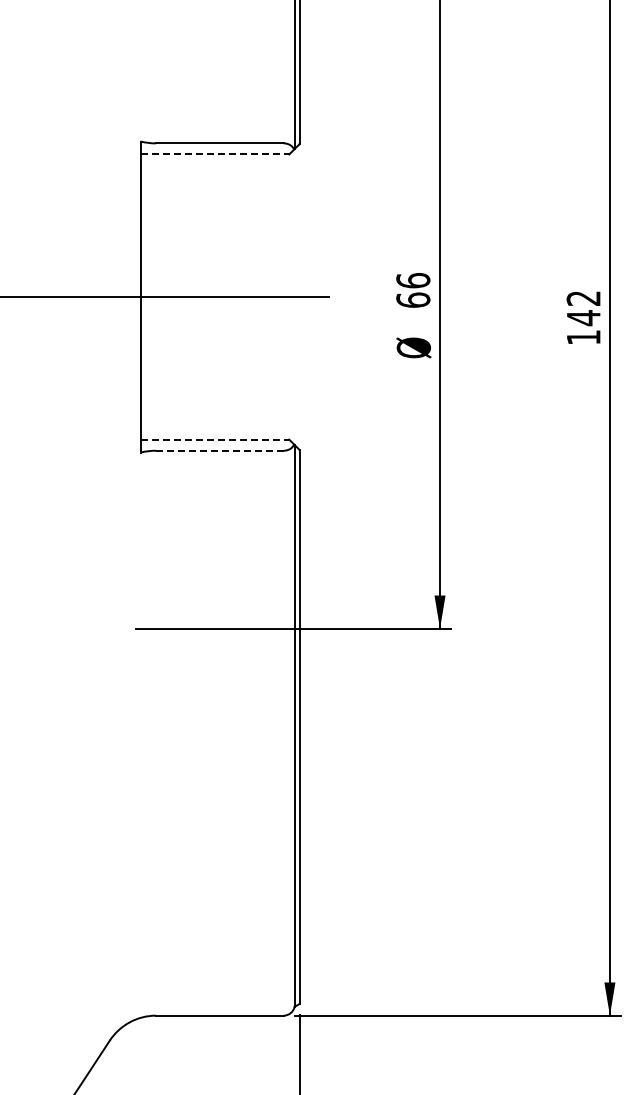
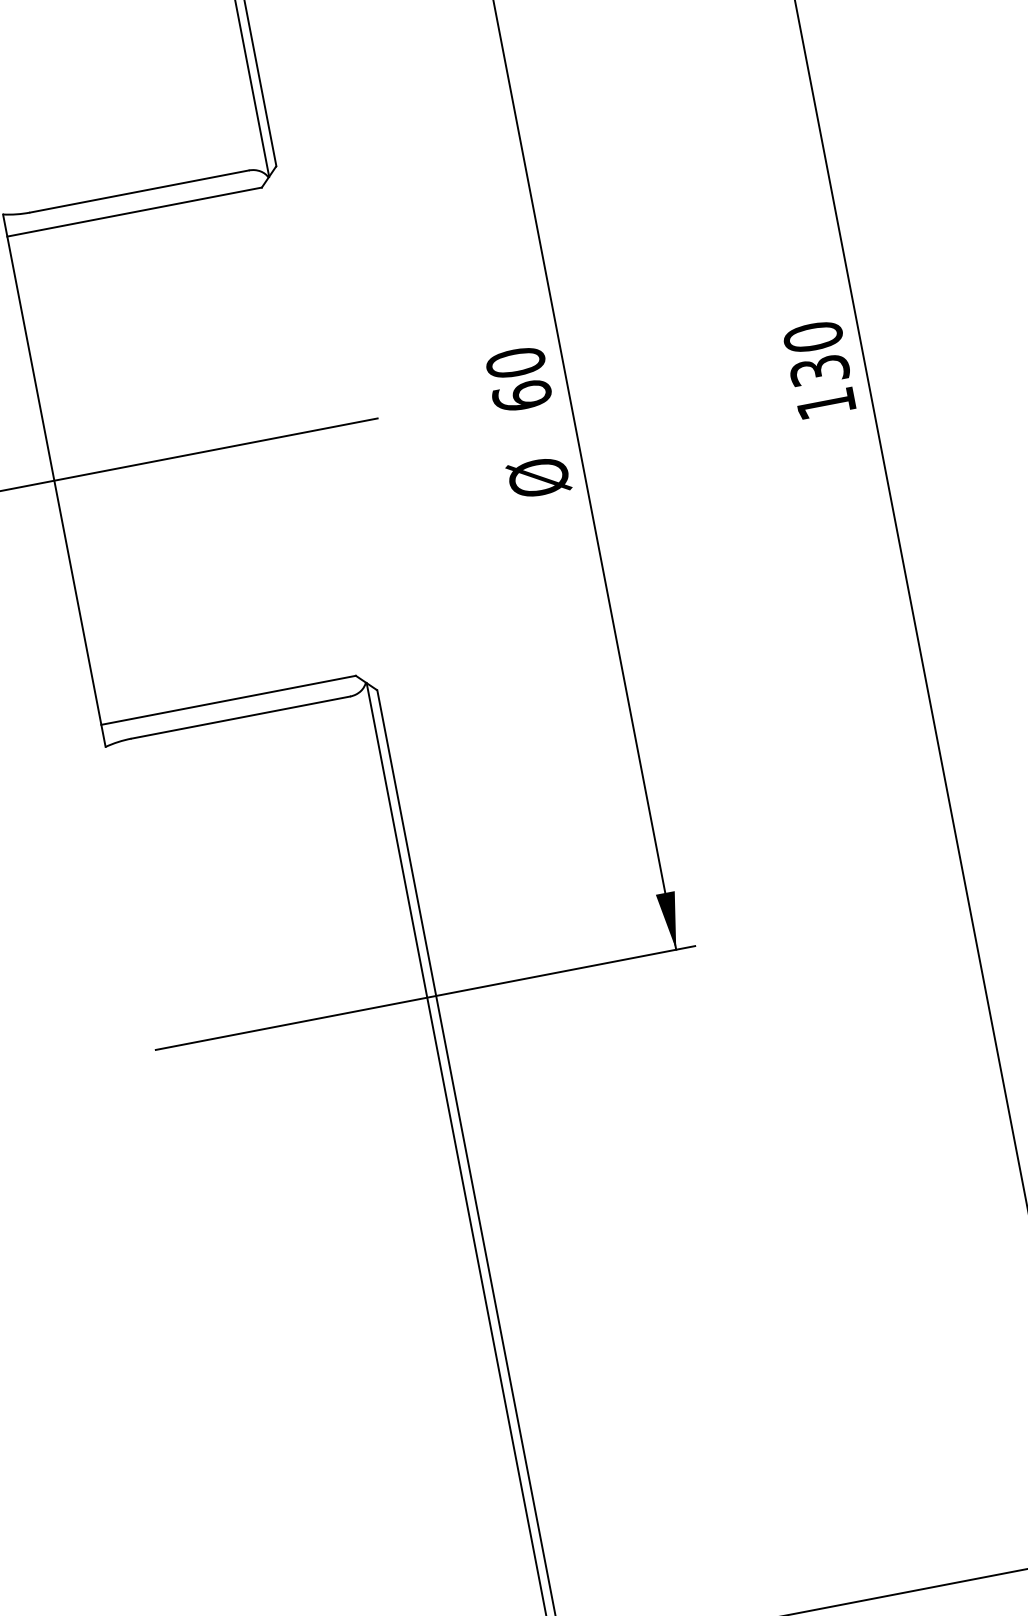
line: (215, 154) -> (135, 212), dashed -> solid
text: (413, 280) -> (516, 362), 66 -> 60
text: (583, 308) -> (816, 354), 142 -> 130
line: (215, 439) -> (229, 699), dashed -> solid
line: (219, 450) -> (239, 717), dashed -> solid

